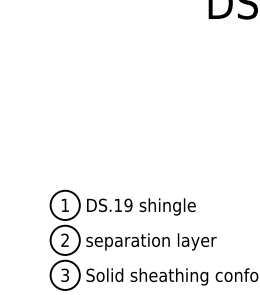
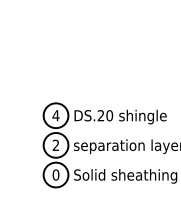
text: (65, 204) -> (56, 114), 1 -> 4
text: (123, 205) -> (105, 115), DS.19 -> DS.20
text: (65, 274) -> (56, 174), 3 -> 0

